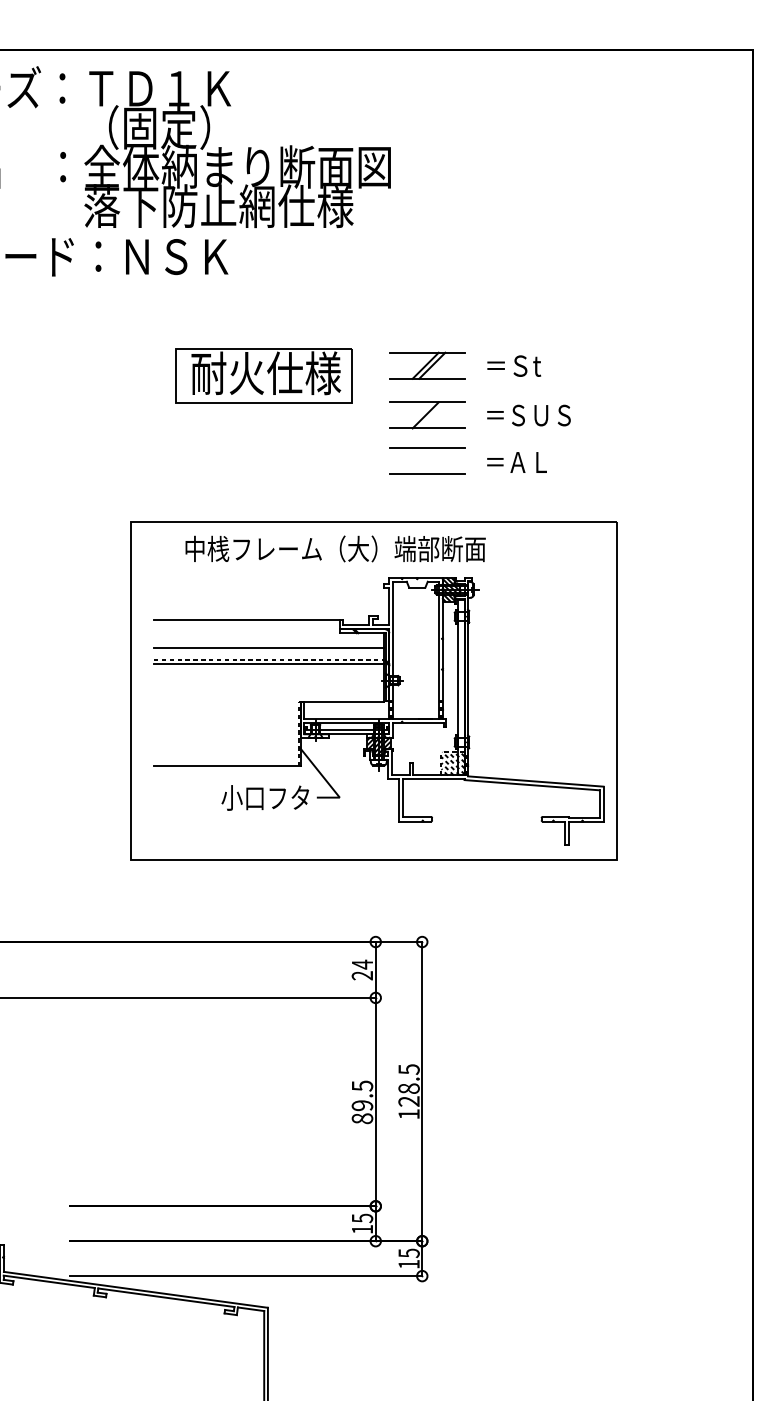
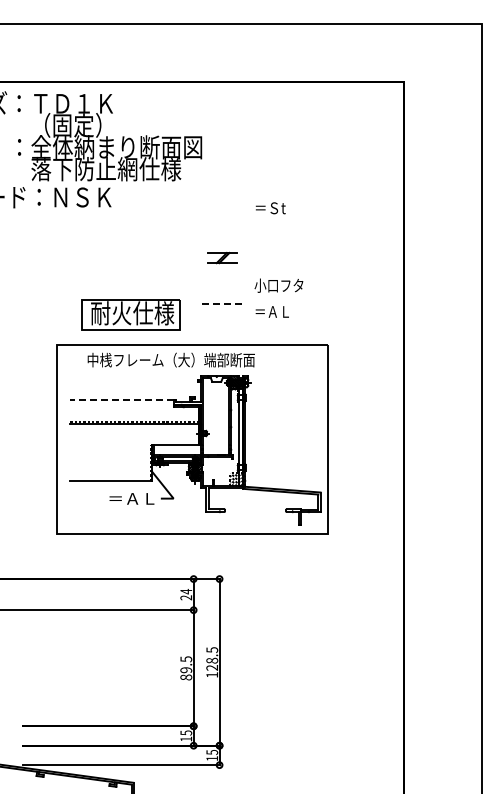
part: (427, 364) -> (222, 257), size x0.7
text: (513, 366) -> (270, 208), moved
part: (262, 375) -> (130, 314), moved
part: (427, 414) -> (222, 285), removed
text: (528, 414) -> (278, 285), ＝ＳＵＳ -> 小口フタ
line: (427, 449) -> (222, 304), solid -> dashed
line: (427, 474) -> (222, 318), removed
line: (247, 619) -> (122, 399), solid -> dashed
line: (269, 648) -> (134, 415), removed
text: (264, 797) -> (131, 498), 小口フタ -> ＝ＡＬ

